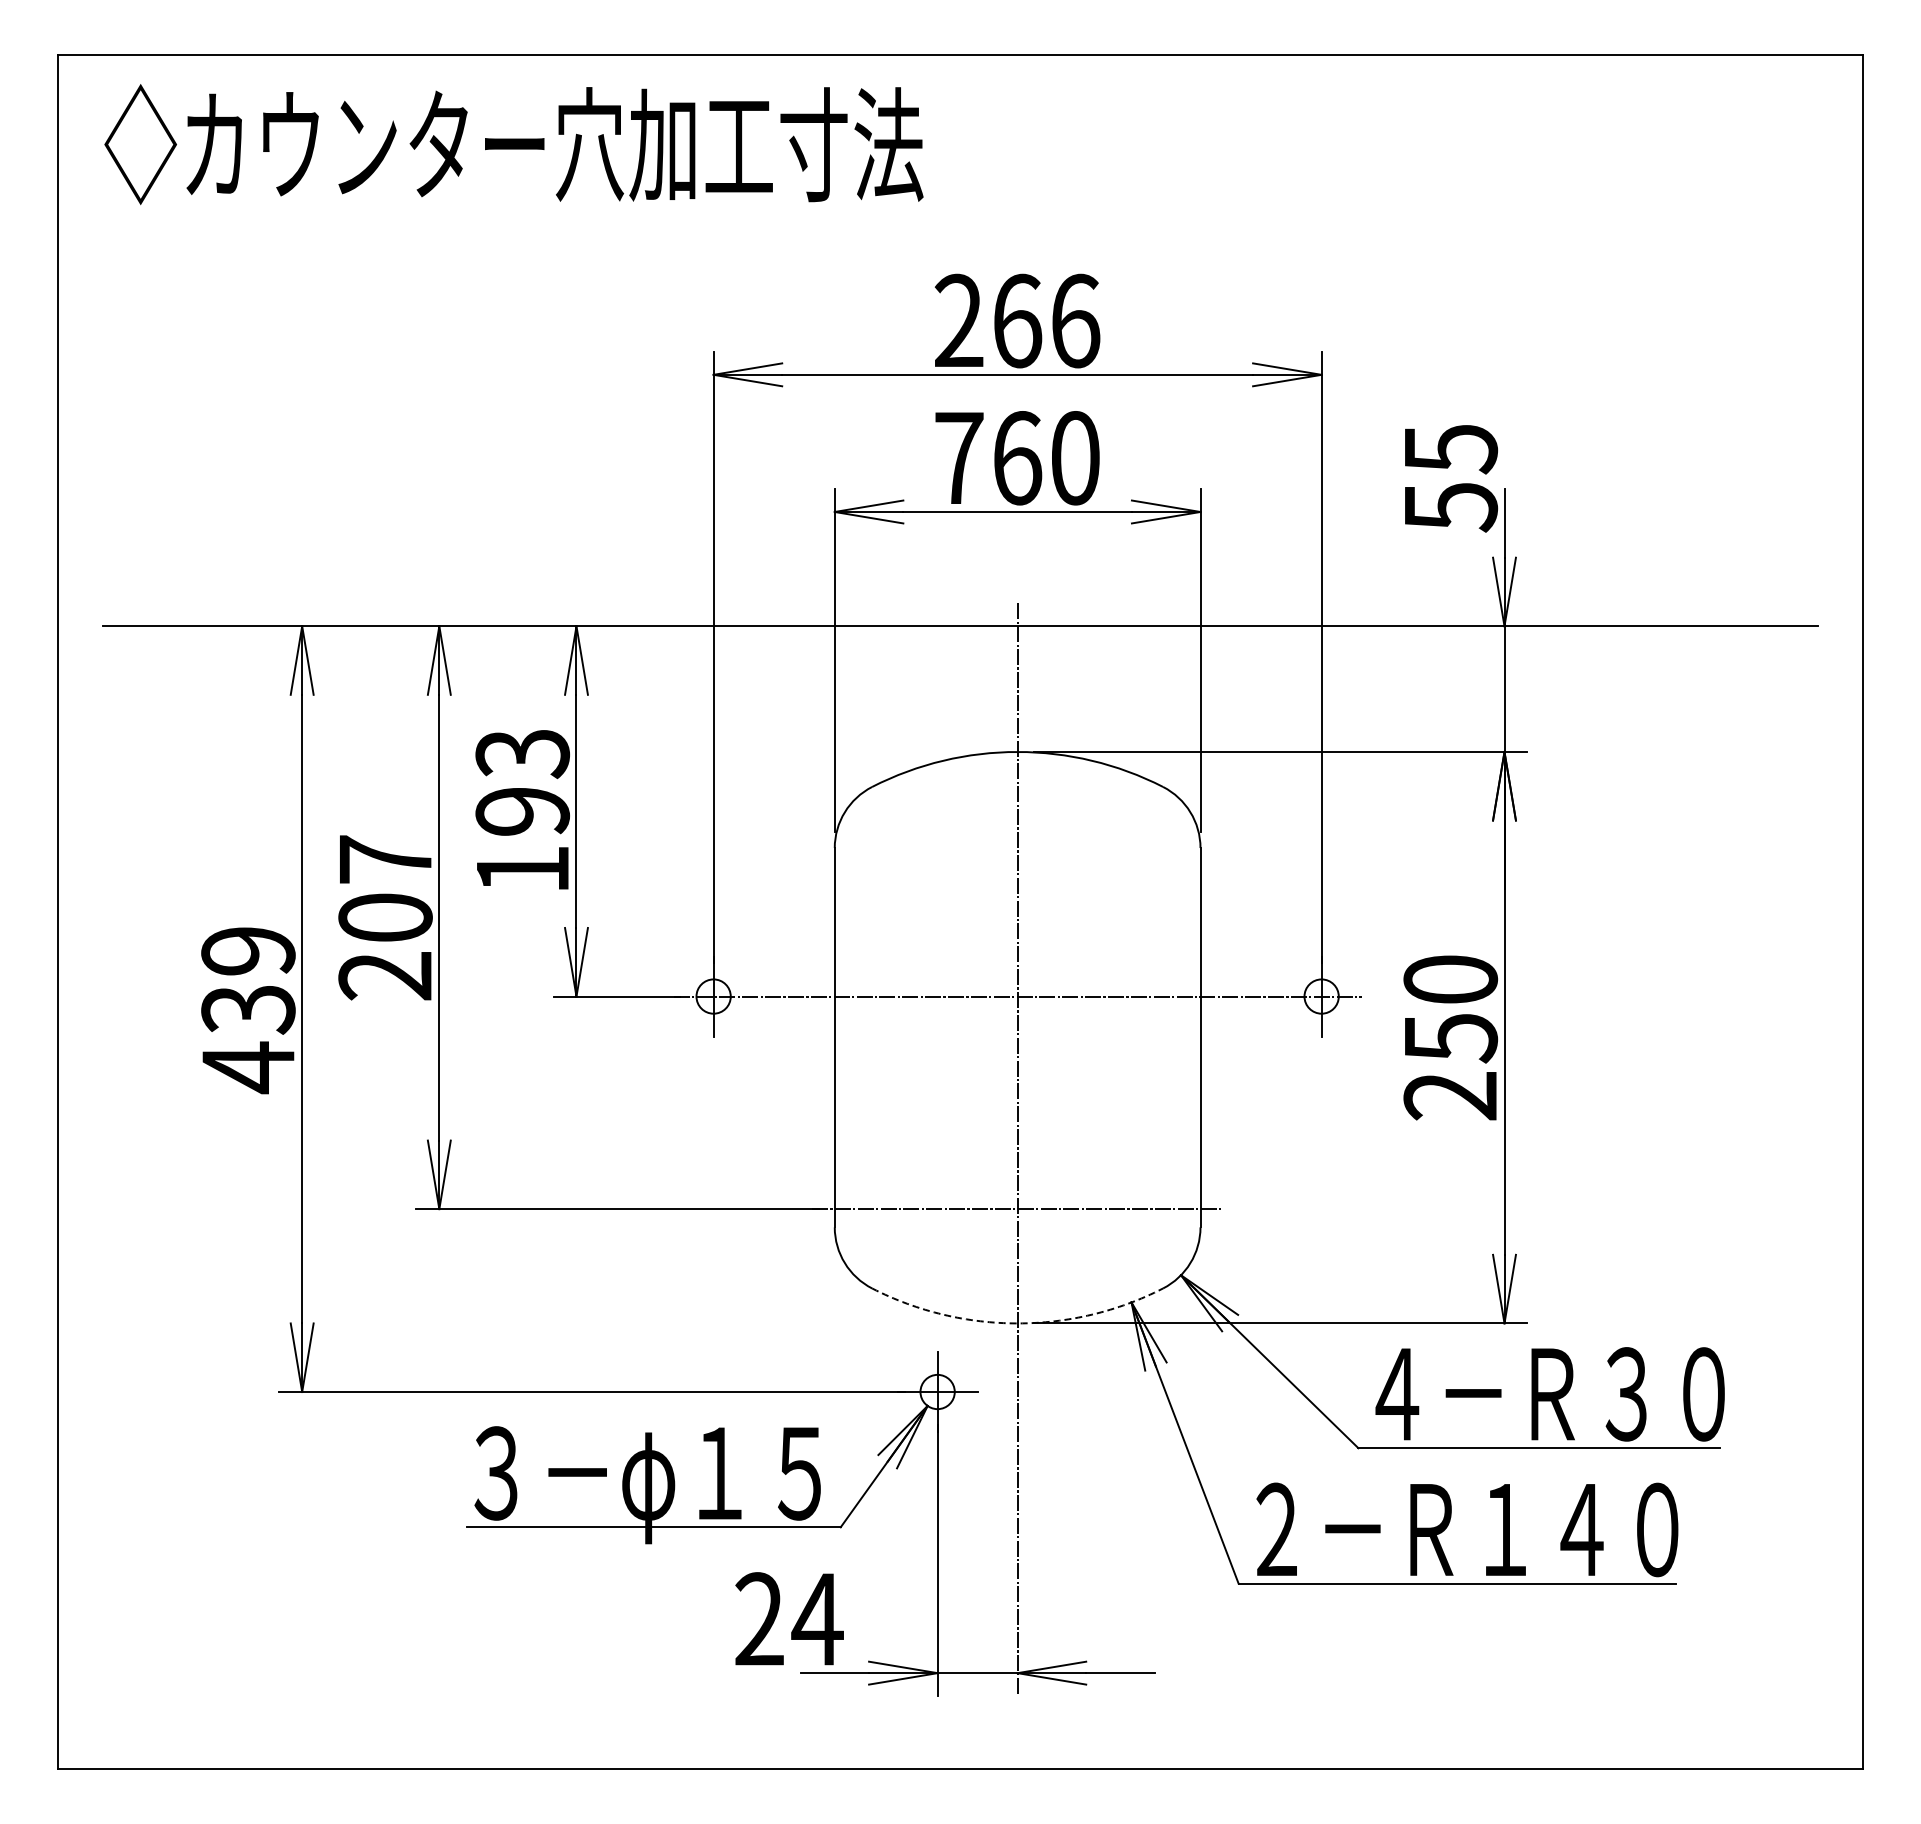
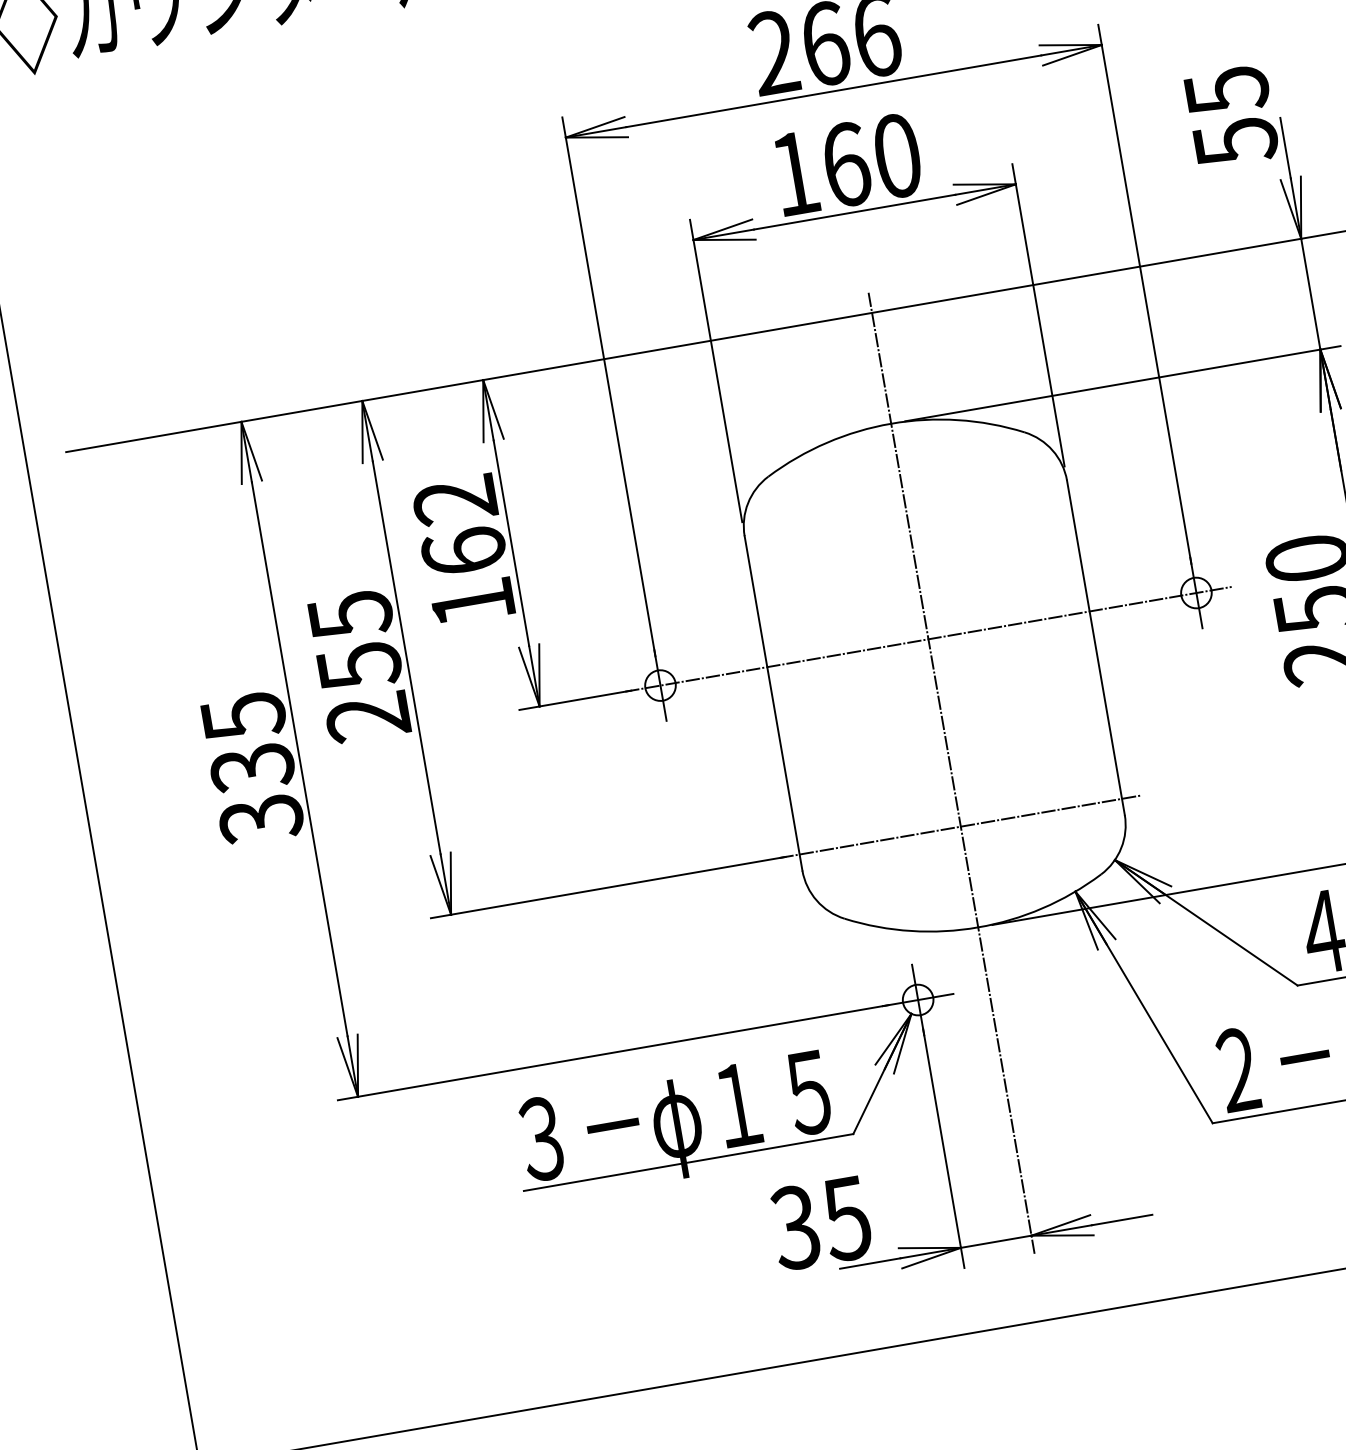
text: (959, 457) -> (795, 173), 760 -> 160
text: (522, 782) -> (459, 526), 193 -> 162
text: (385, 889) -> (354, 641), 207 -> 255
text: (248, 1010) -> (252, 768), 439 -> 335
arc: (1017, 1323) -> (978, 927), dashed -> solid
text: (788, 1619) -> (821, 1223), 24 -> 35

